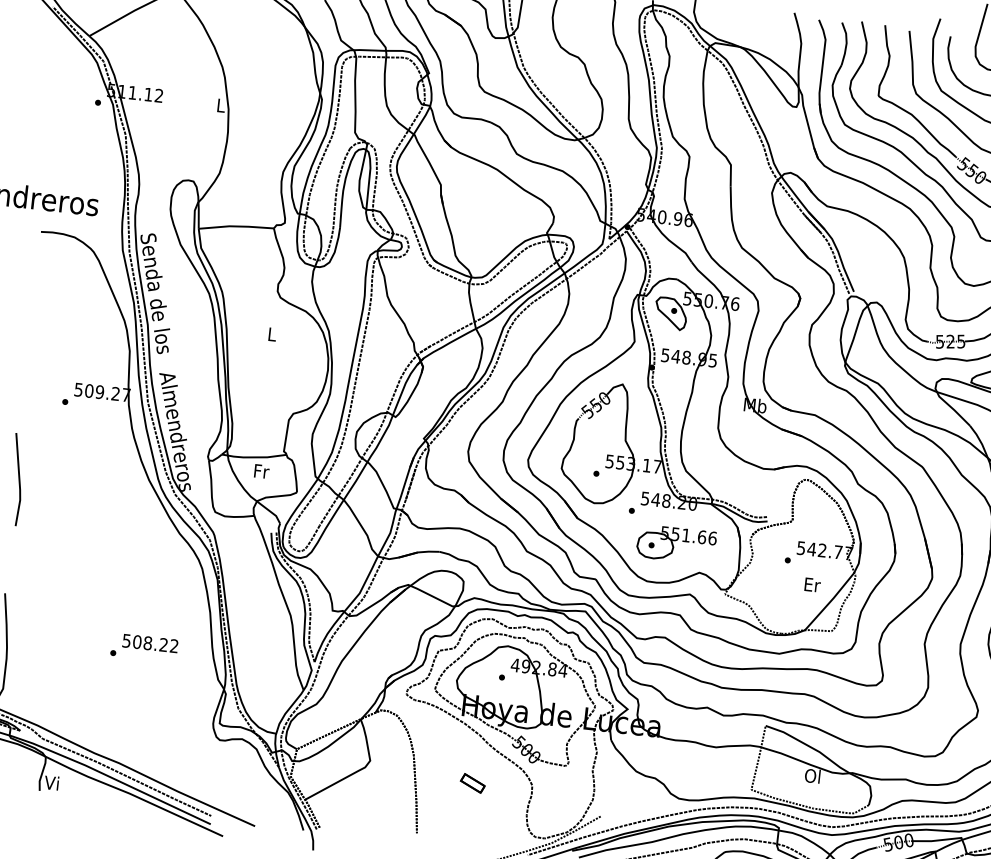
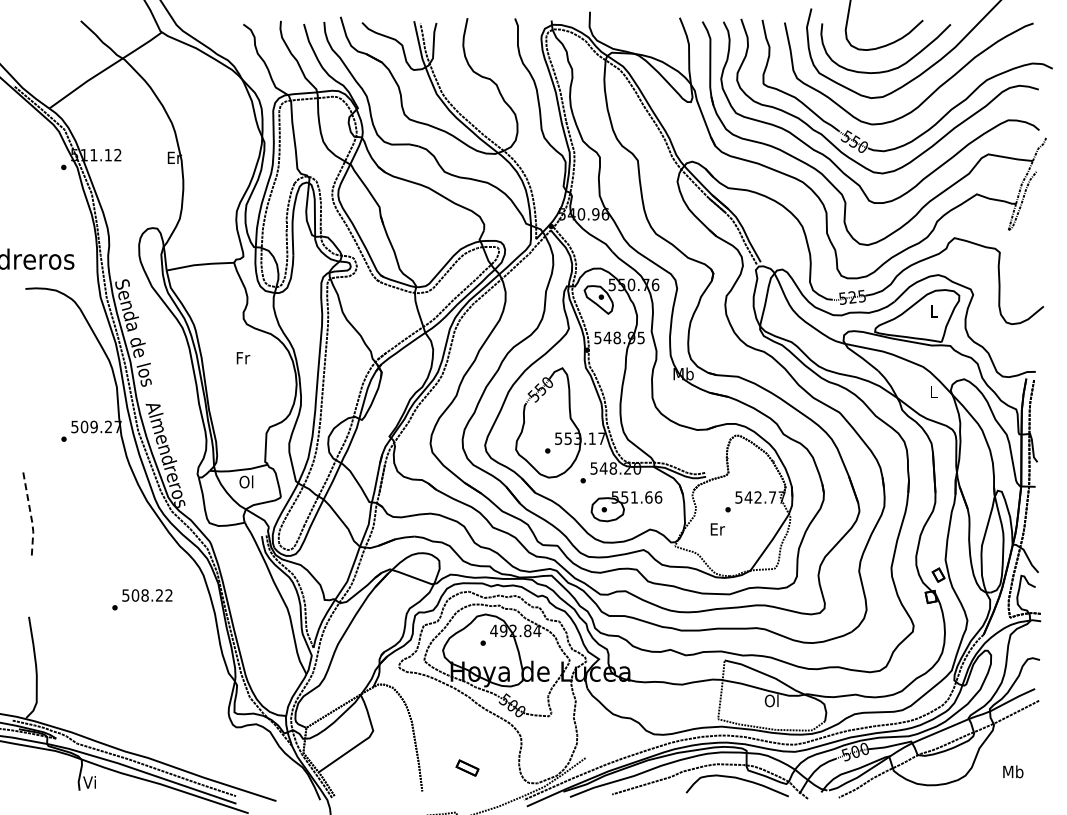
text: (221, 105) -> (174, 157), L -> Er
text: (272, 334) -> (243, 358), L -> Fr
text: (261, 470) -> (246, 481), Fr -> Ol
line: (19, 480) -> (30, 514), solid -> dashed
text: (812, 585) -> (717, 529), moved
text: (144, 647) -> (142, 599), moved
part: (472, 782) -> (467, 767), moved

